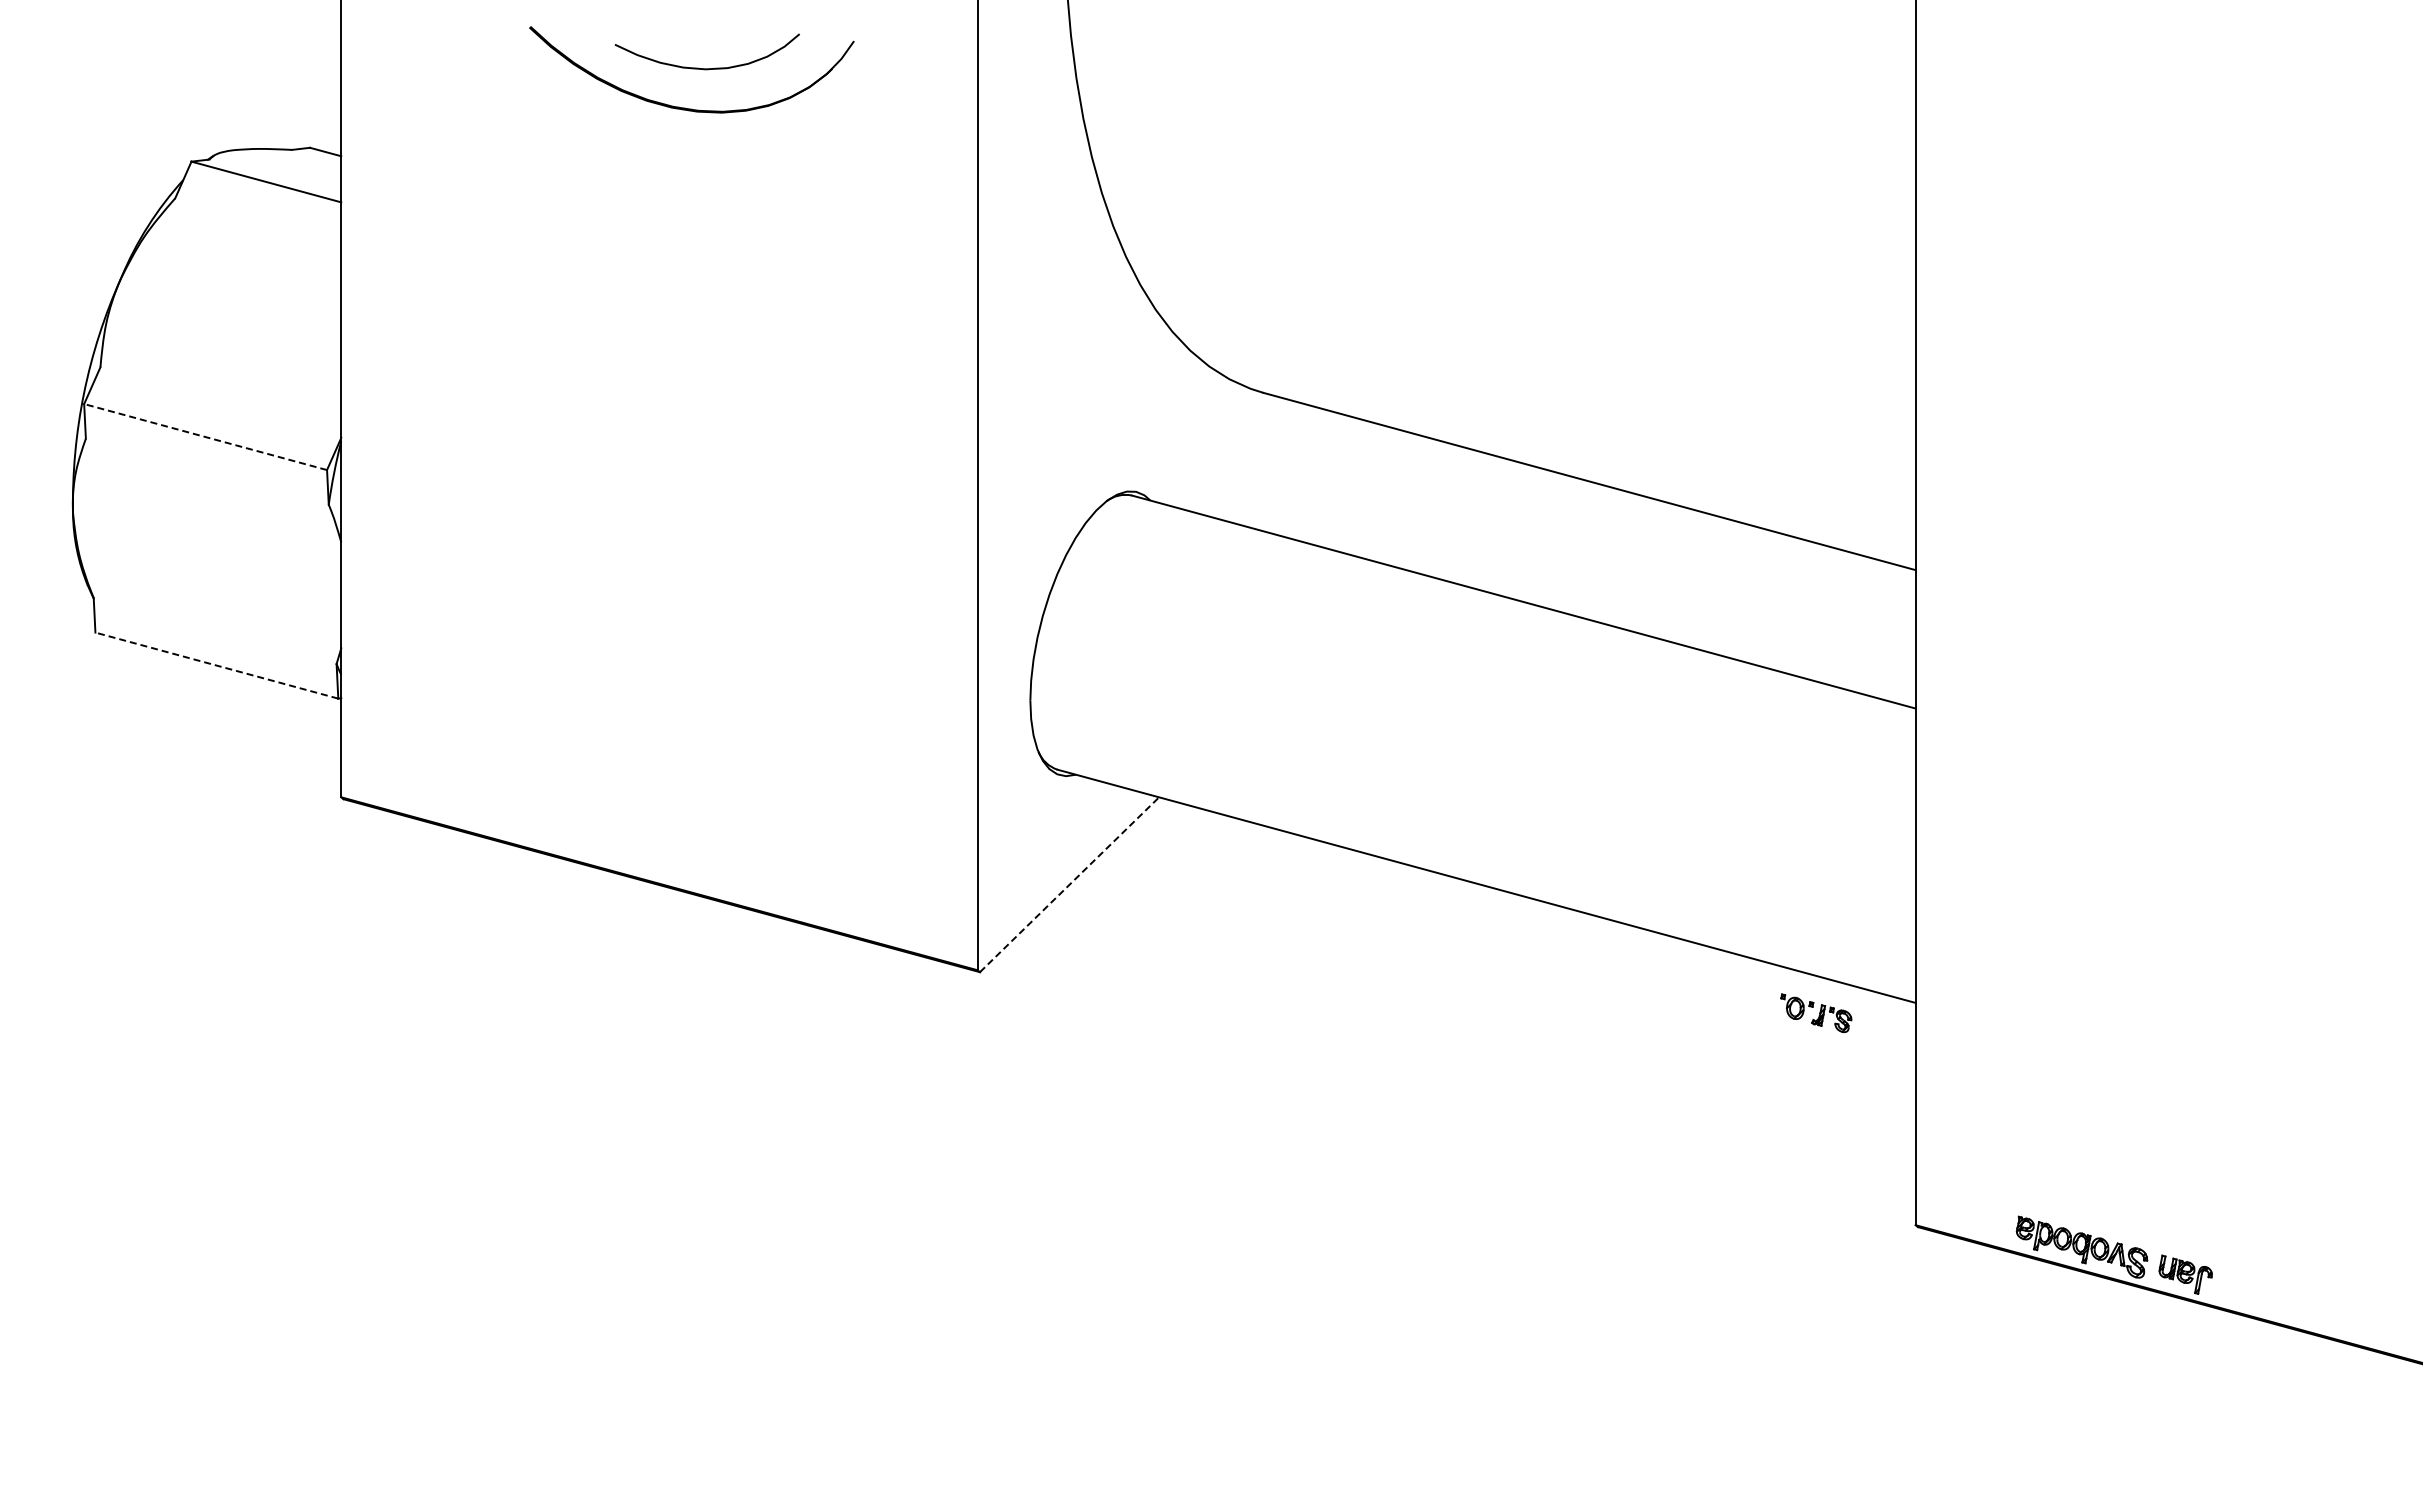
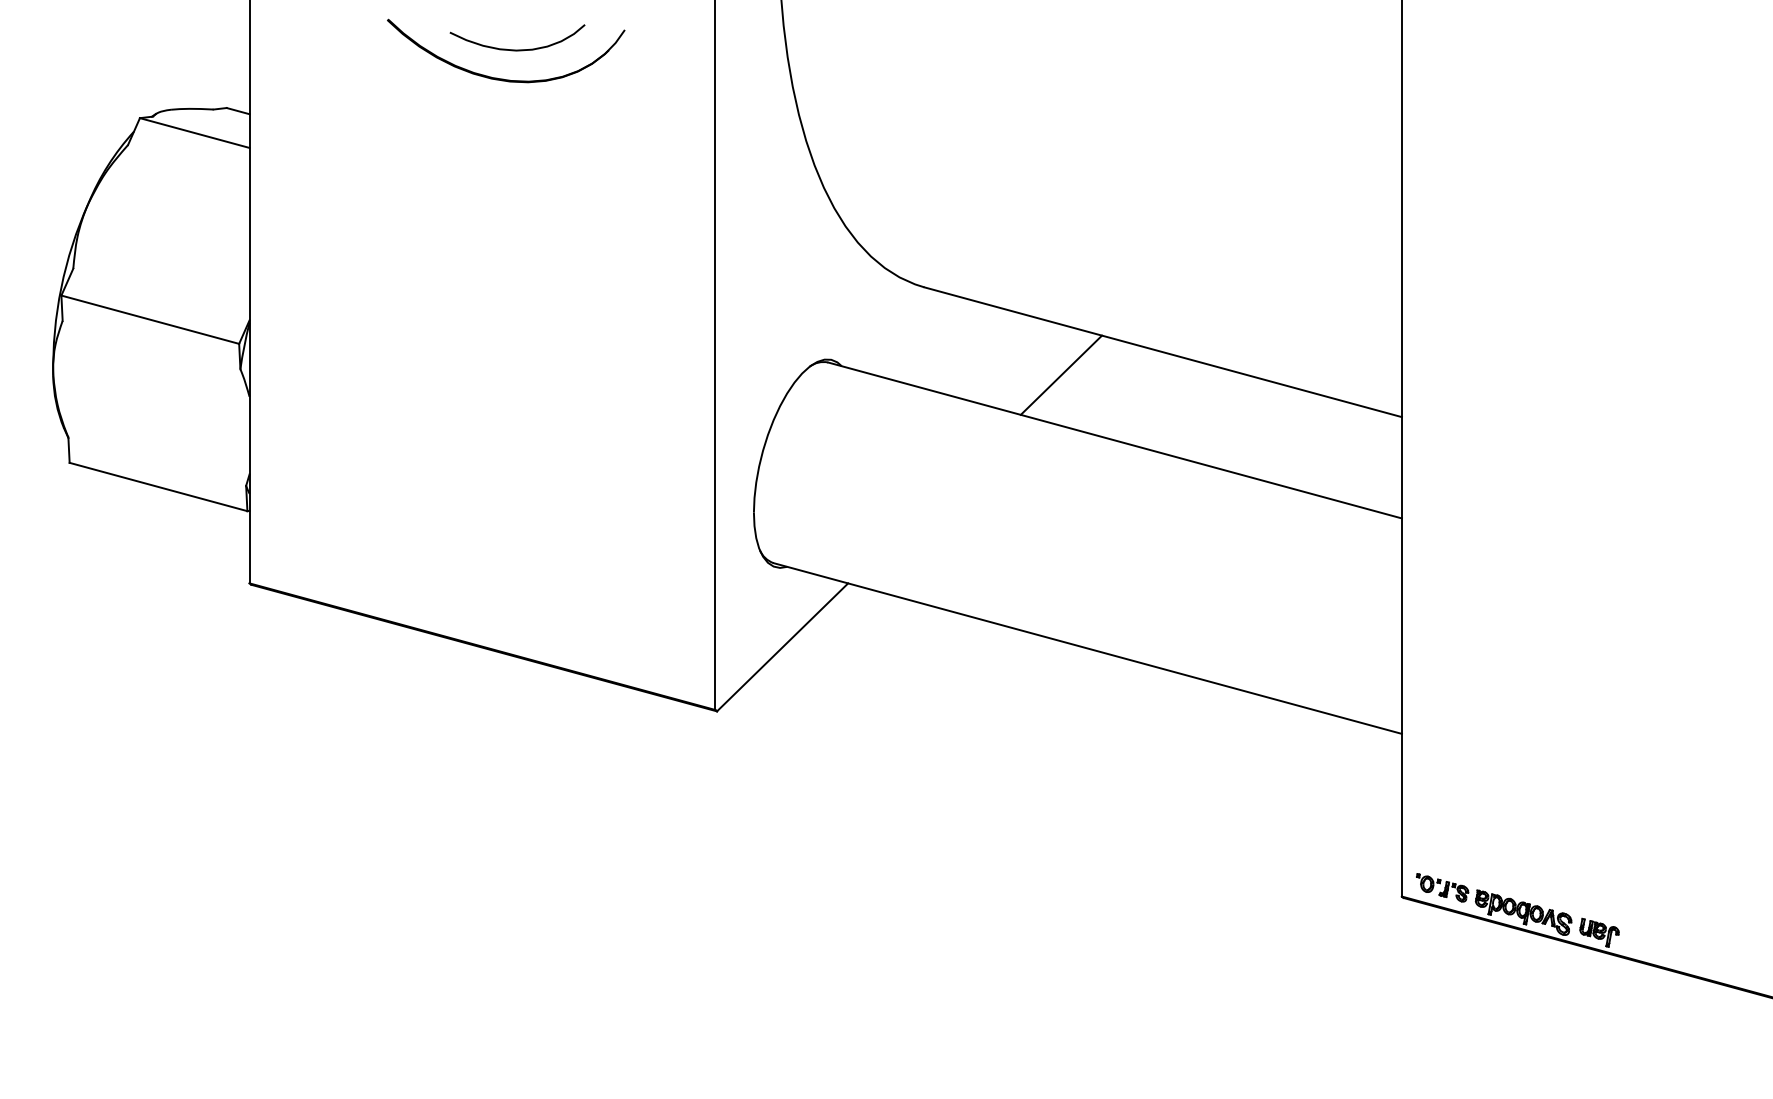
line: (205, 437) -> (150, 320), dashed -> solid
line: (1450, 512) -> (1061, 374), added
line: (216, 665) -> (158, 486), dashed -> solid
line: (1069, 884) -> (782, 647), dashed -> solid
part: (1816, 1013) -> (1442, 888), moved

